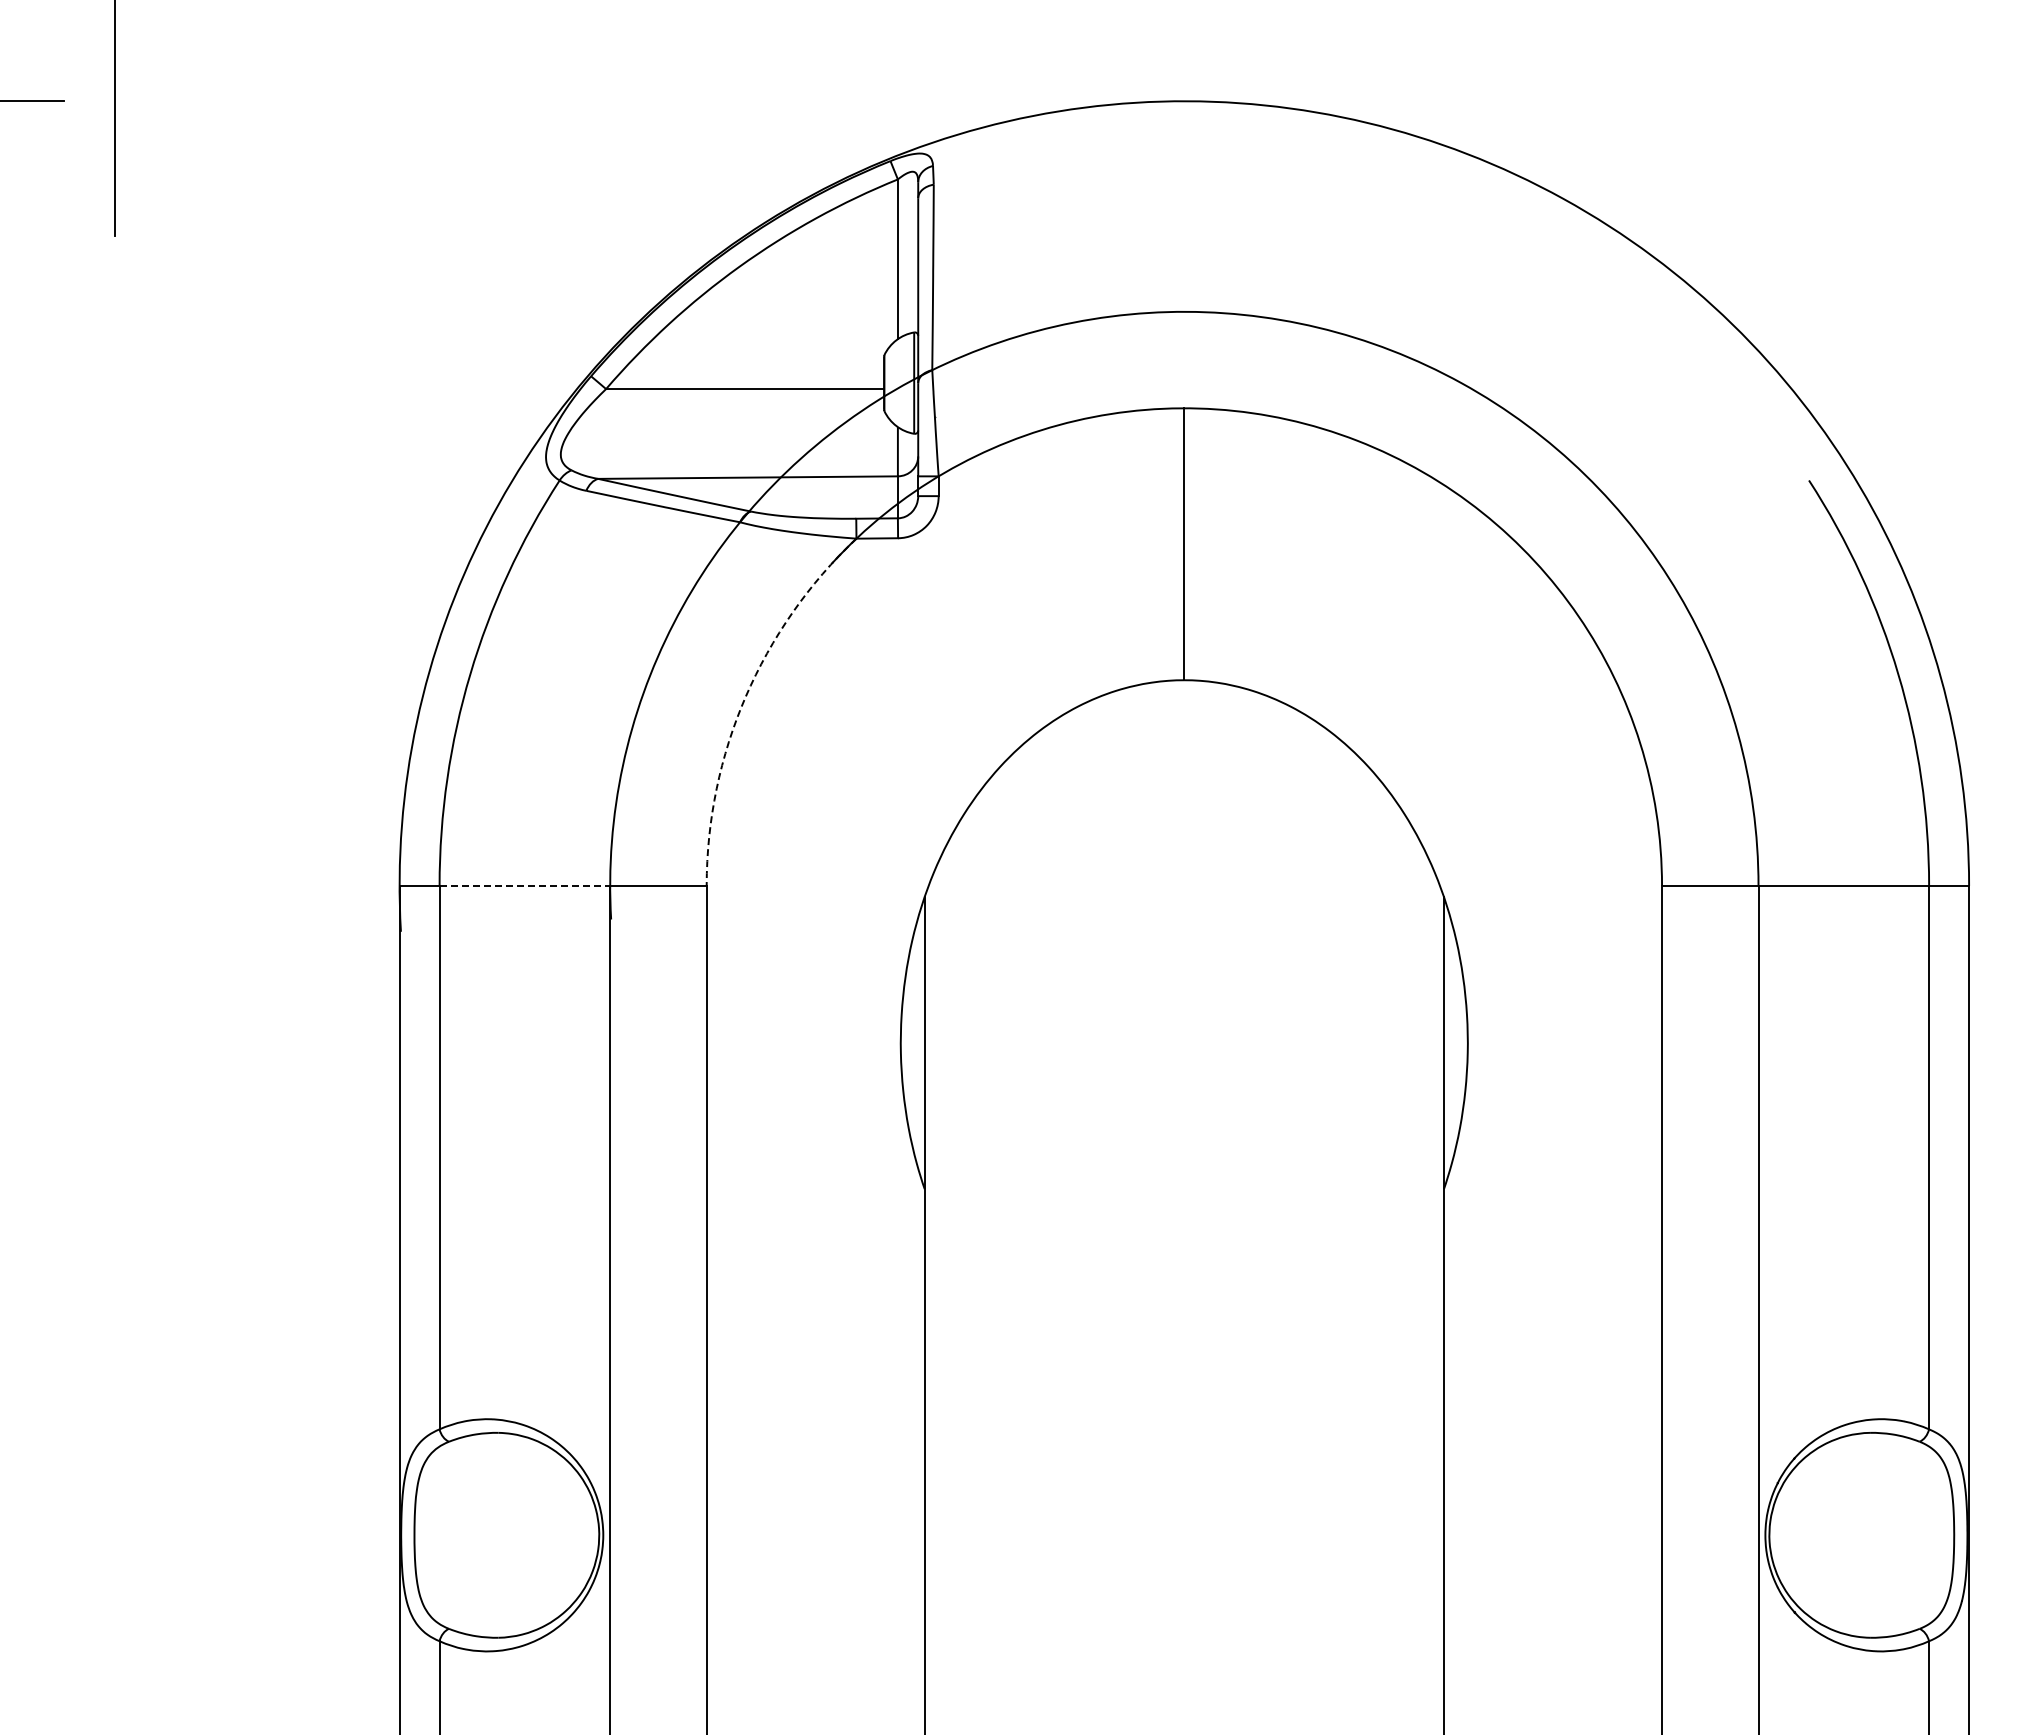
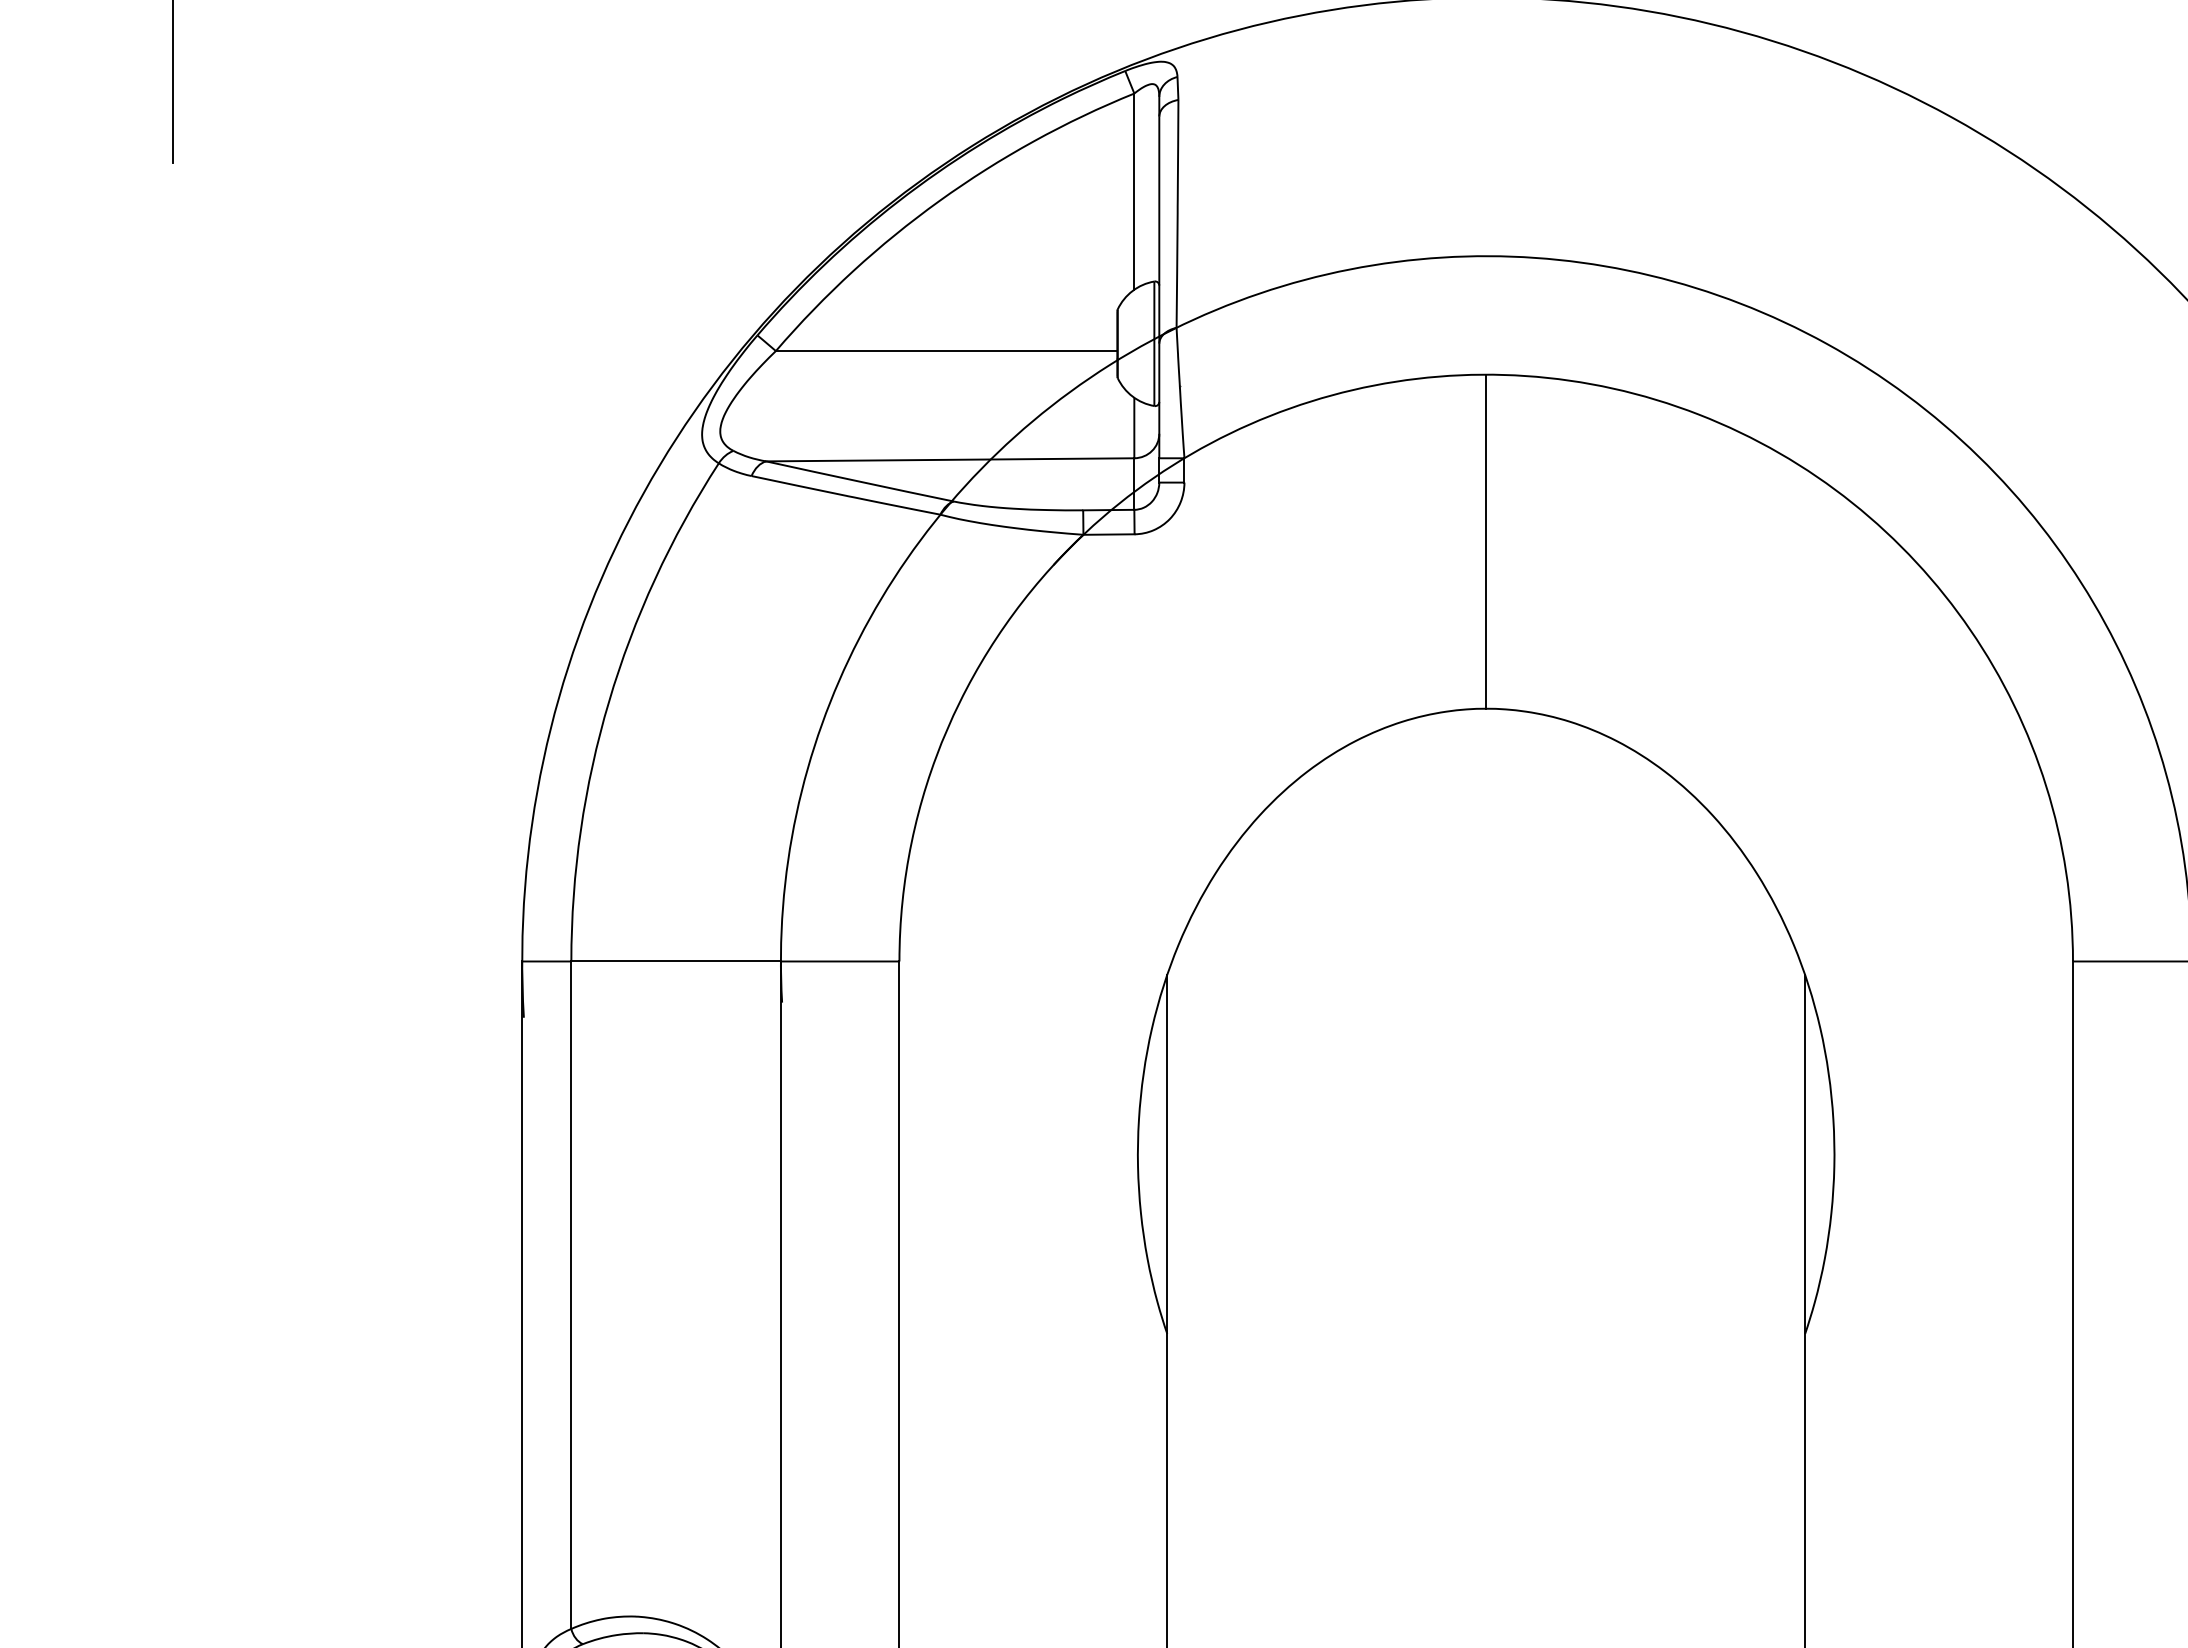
arc: (745, 696) -> (947, 728), dashed -> solid
line: (525, 886) -> (676, 962), dashed -> solid

